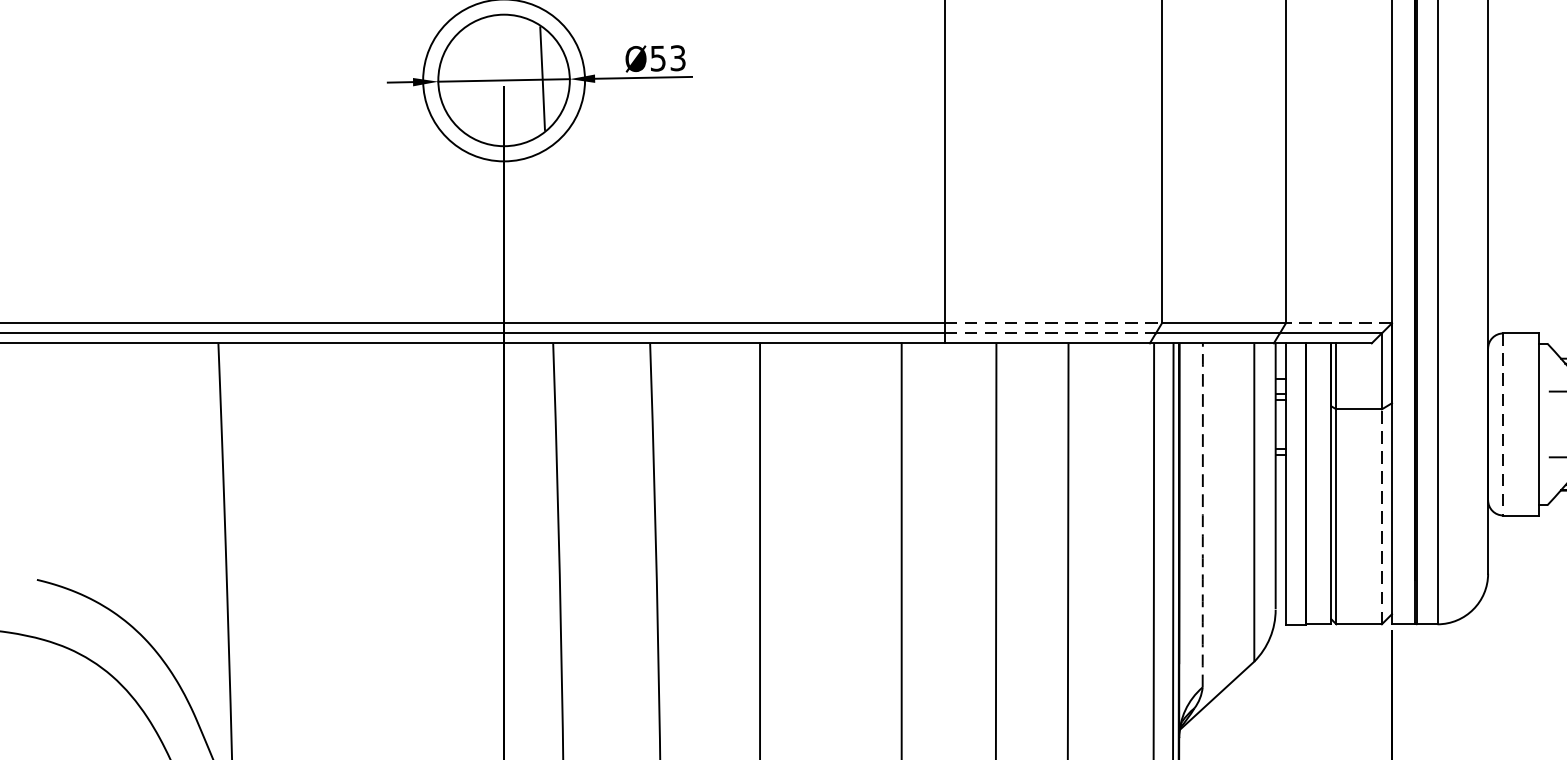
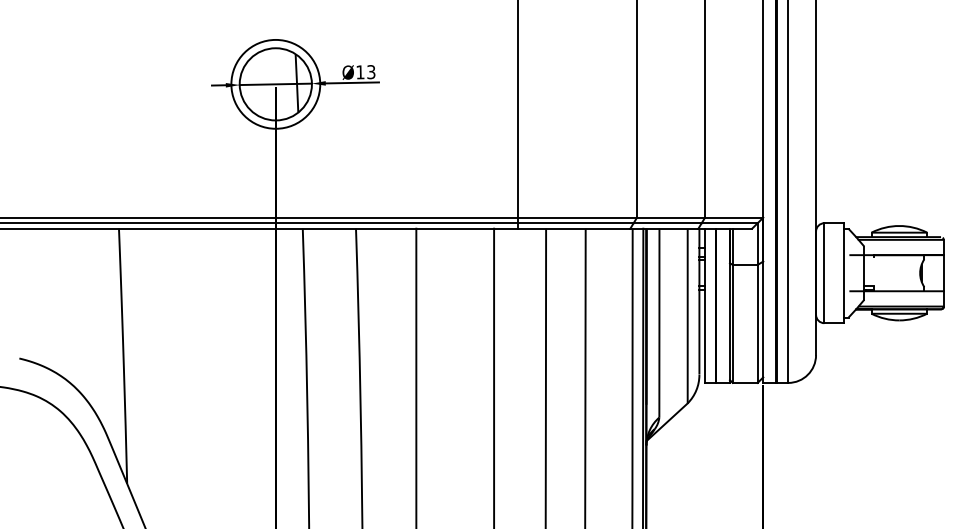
text: (658, 58) -> (360, 72), 53 -> 13
line: (1053, 322) -> (577, 217), dashed -> solid
line: (1337, 322) -> (733, 217), dashed -> solid
line: (1051, 333) -> (576, 223), dashed -> solid
line: (1503, 424) -> (824, 273), dashed -> solid
arc: (1202, 516) -> (659, 323), dashed -> solid
line: (1381, 516) -> (757, 323), dashed -> solid

